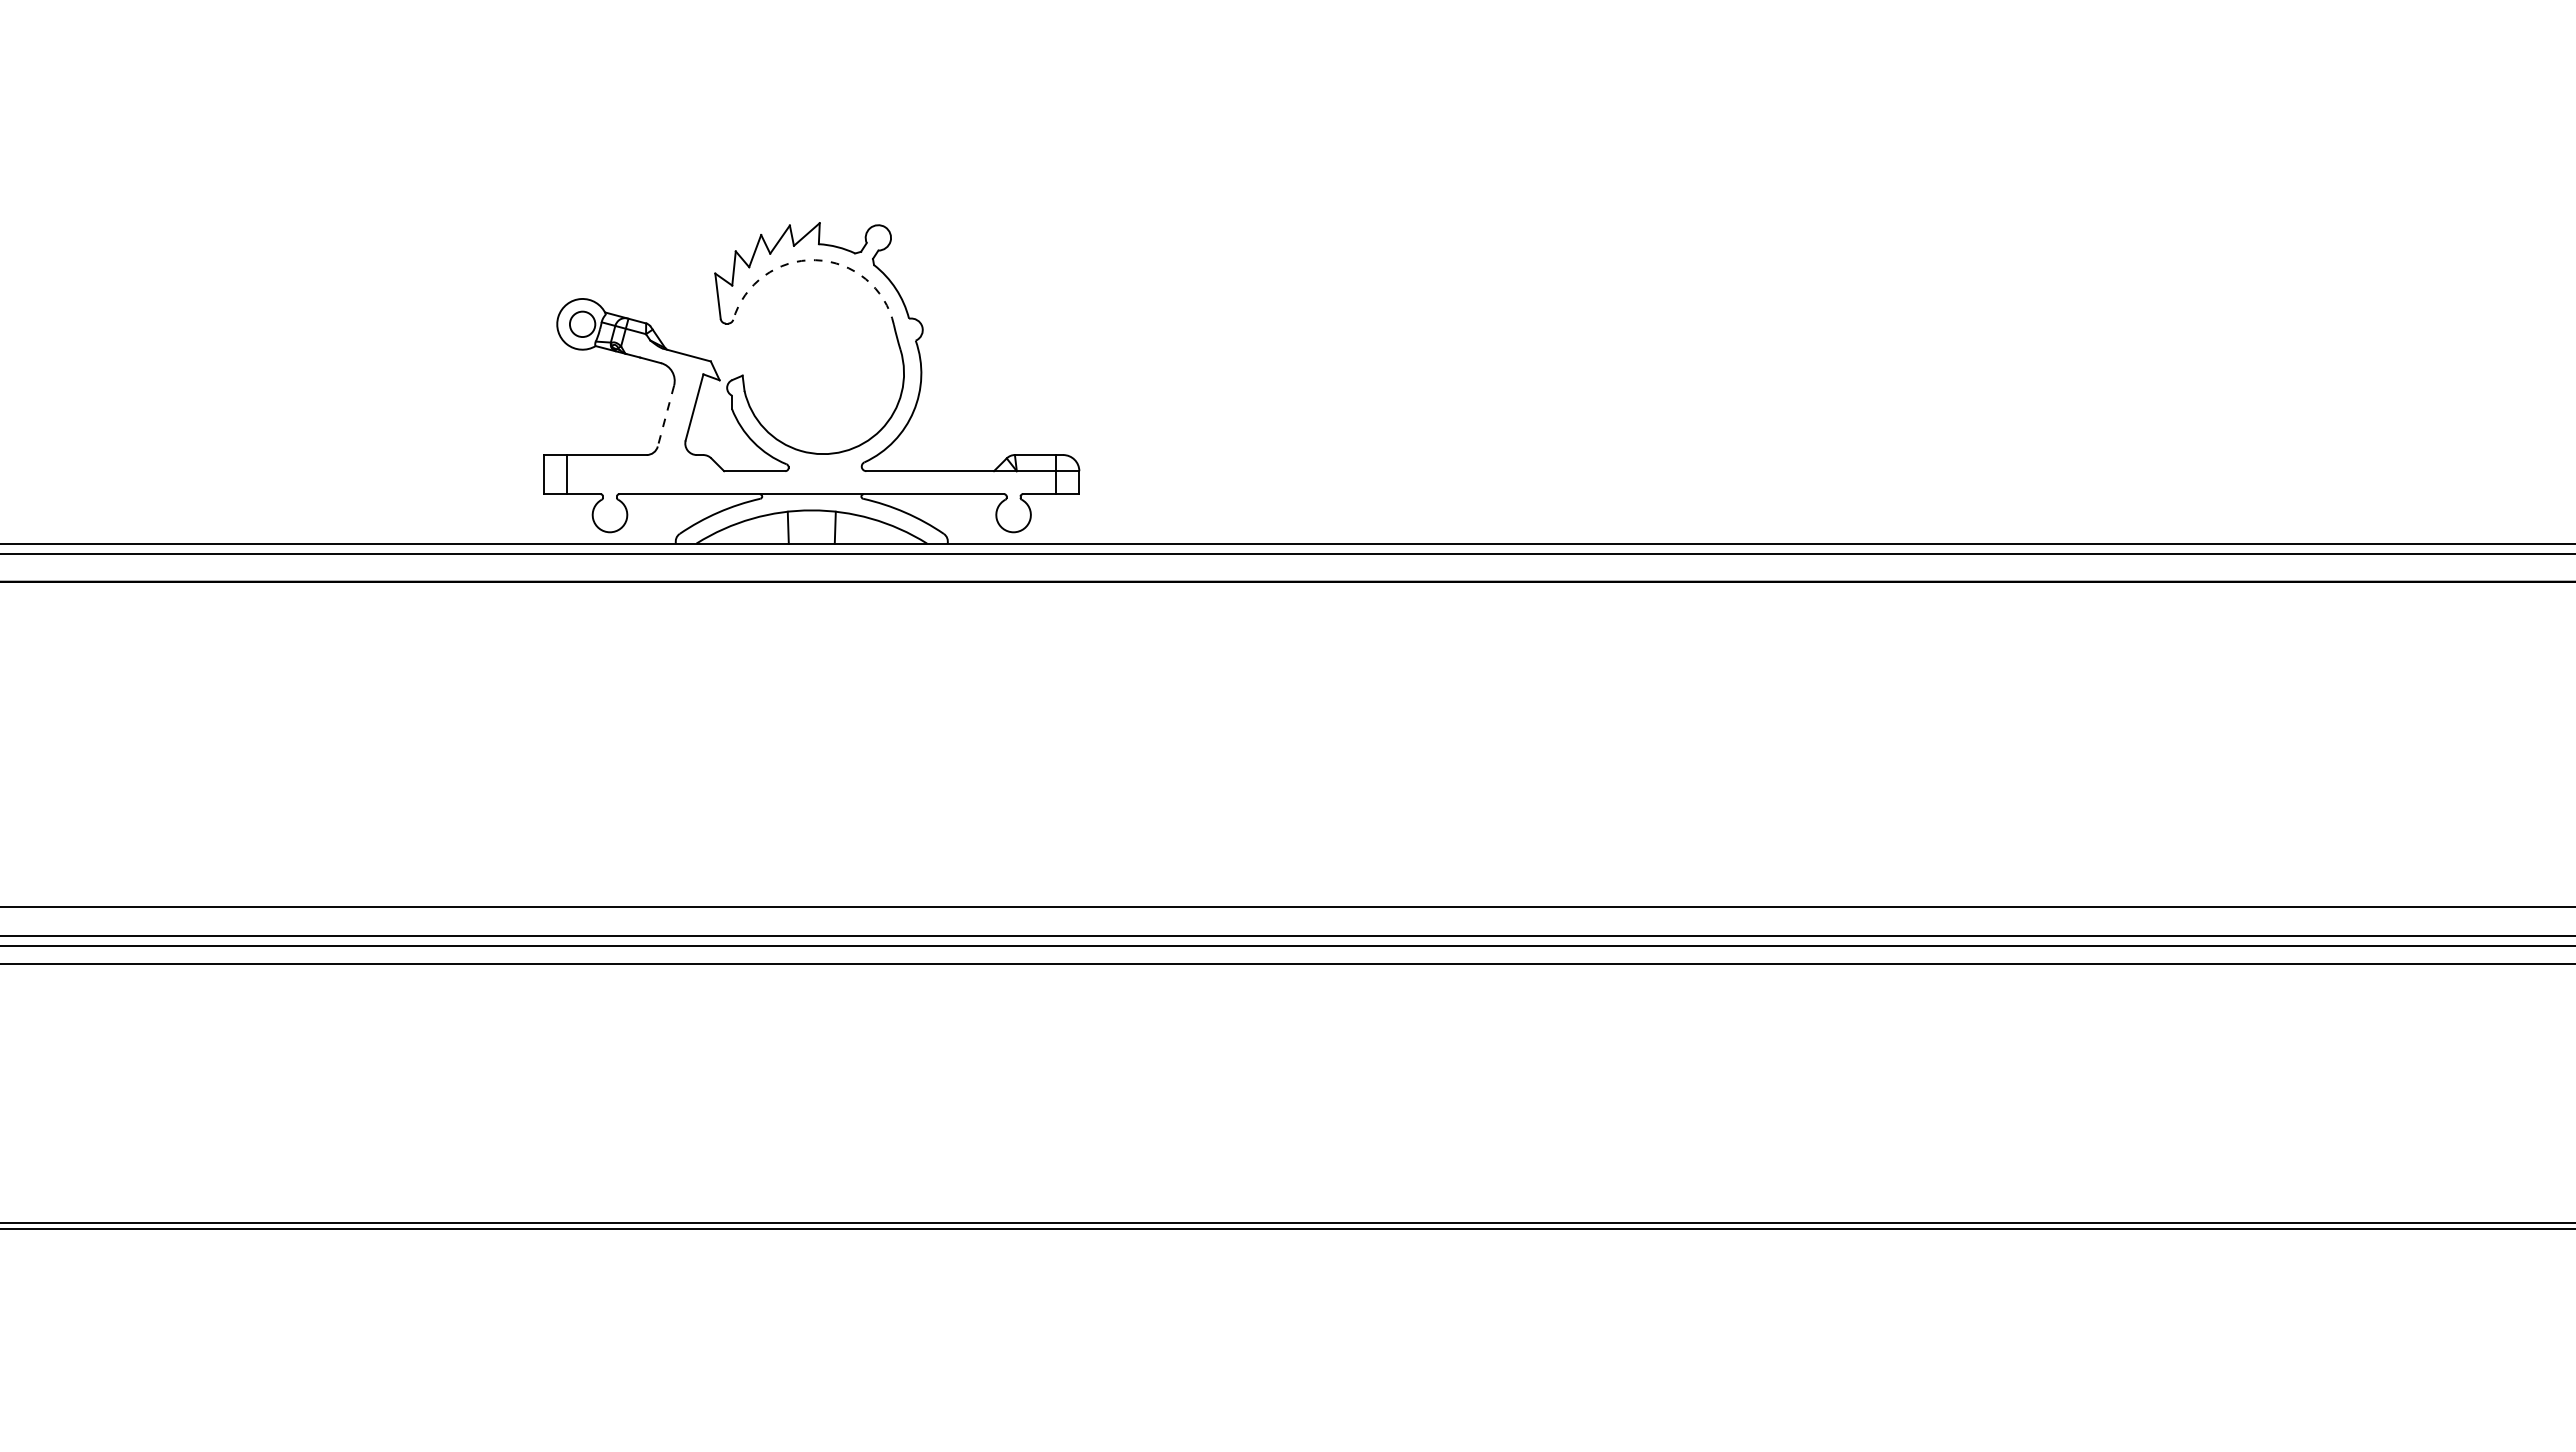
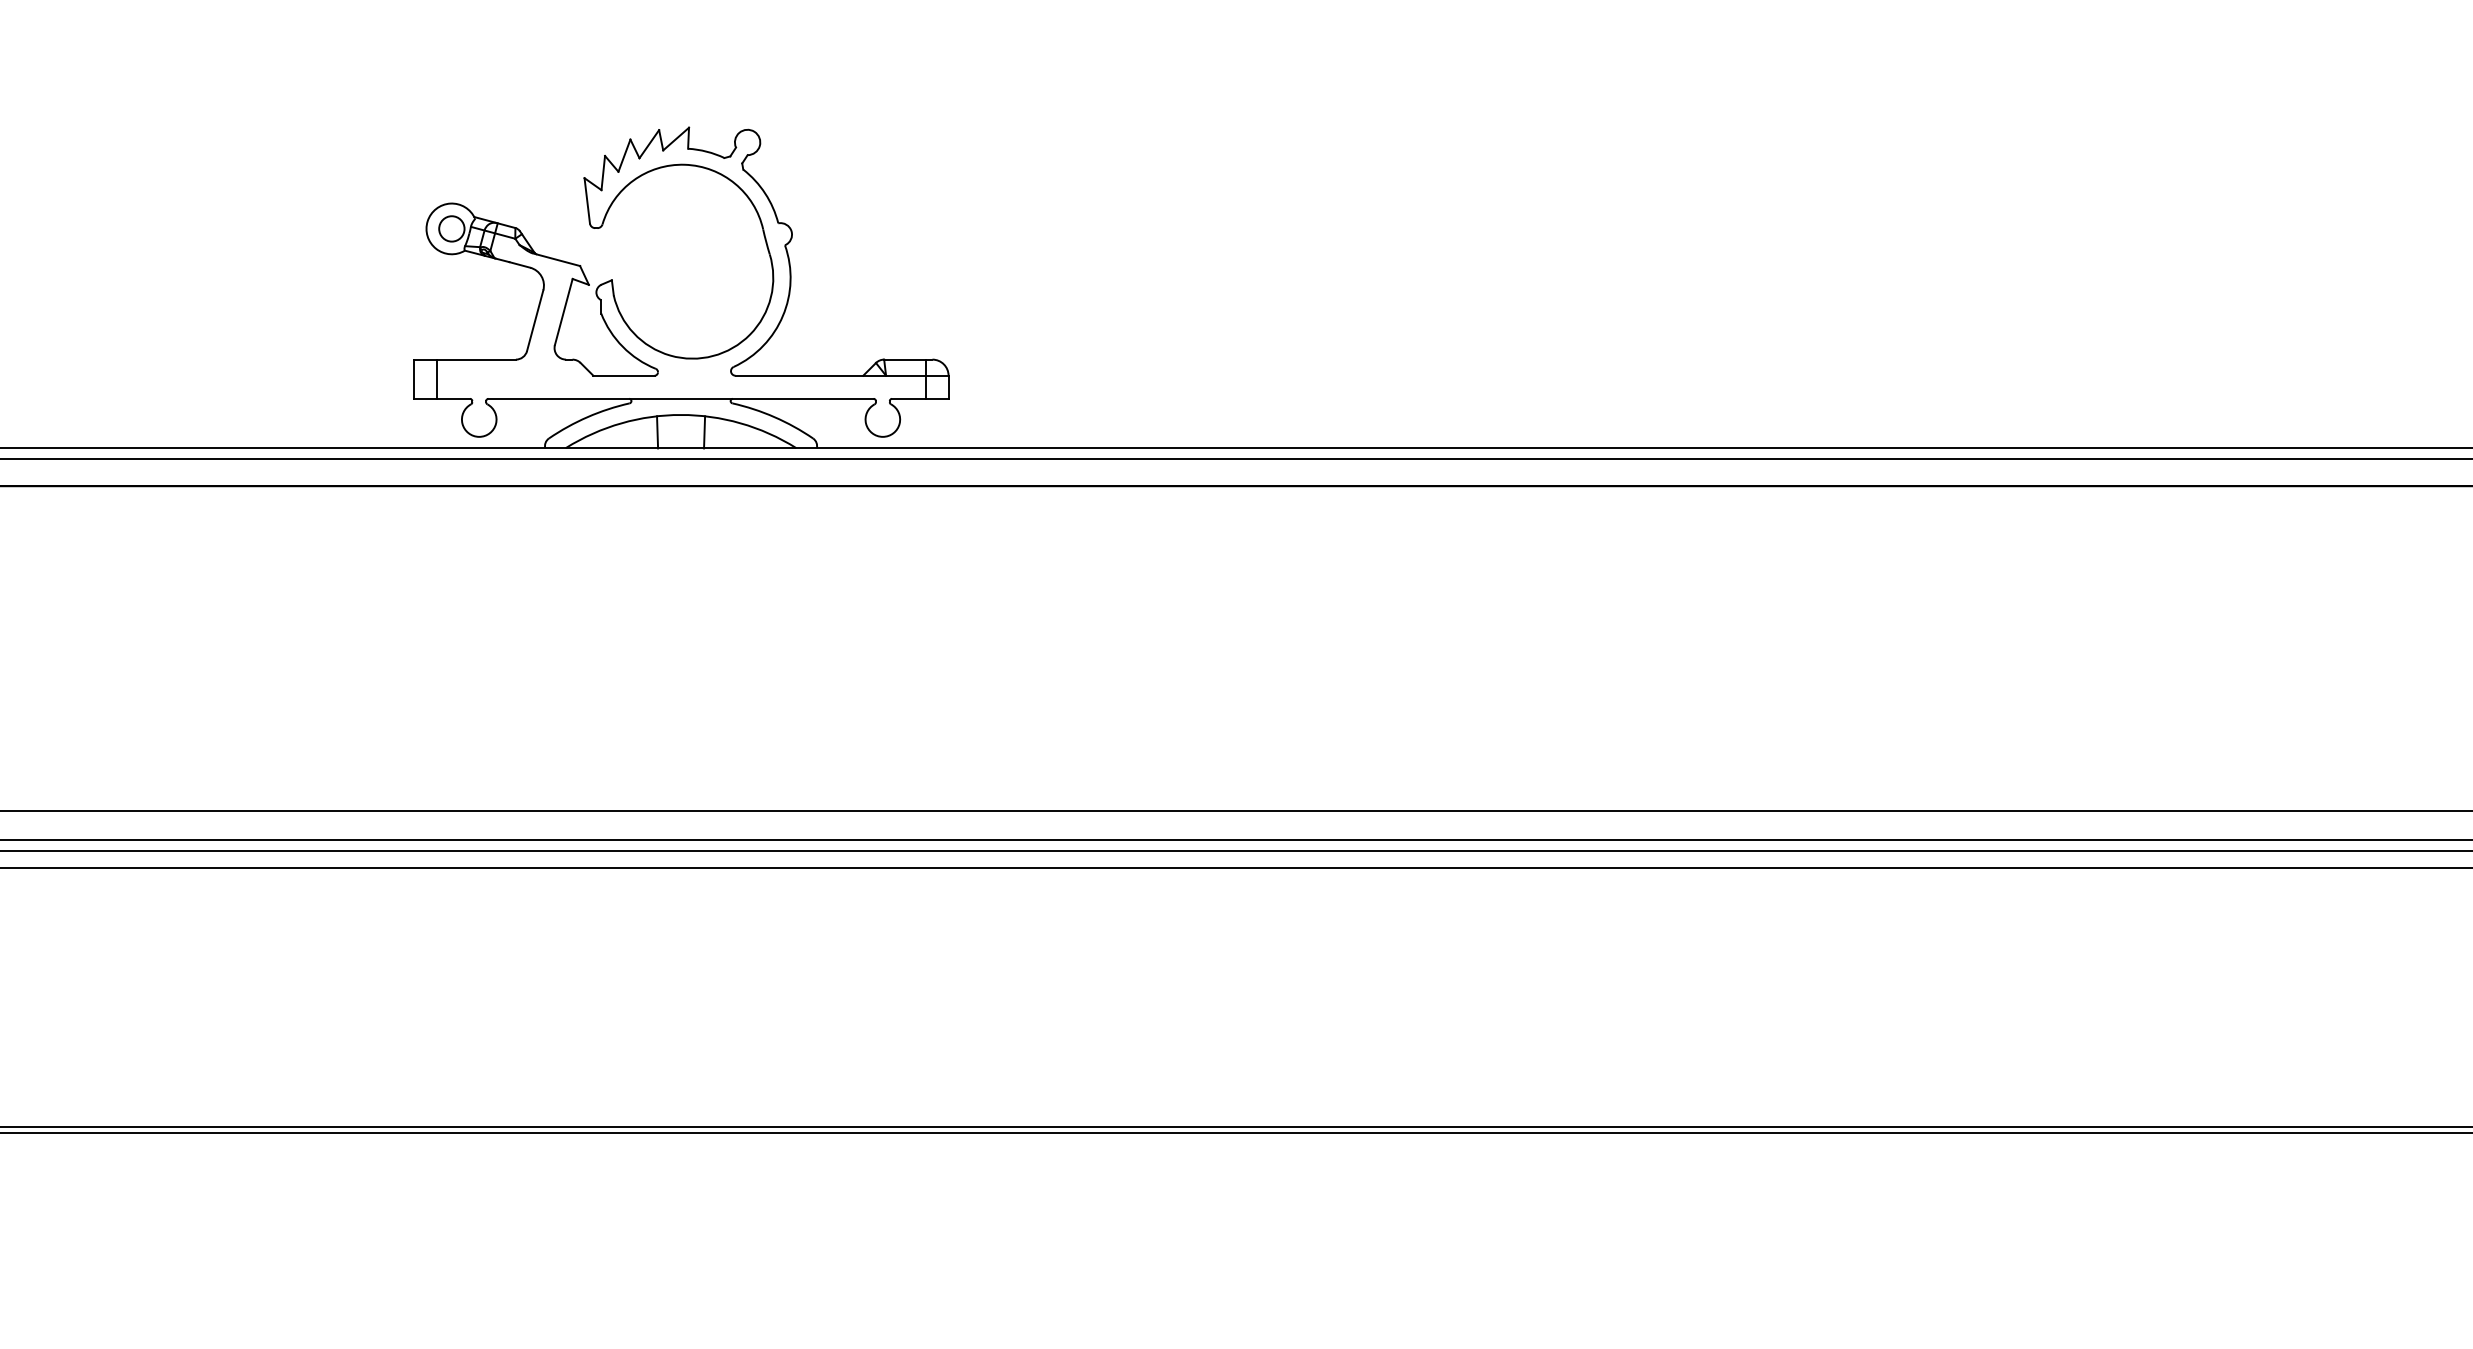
arc: (815, 260) -> (684, 165), dashed -> solid
line: (665, 416) -> (534, 321), dashed -> solid

